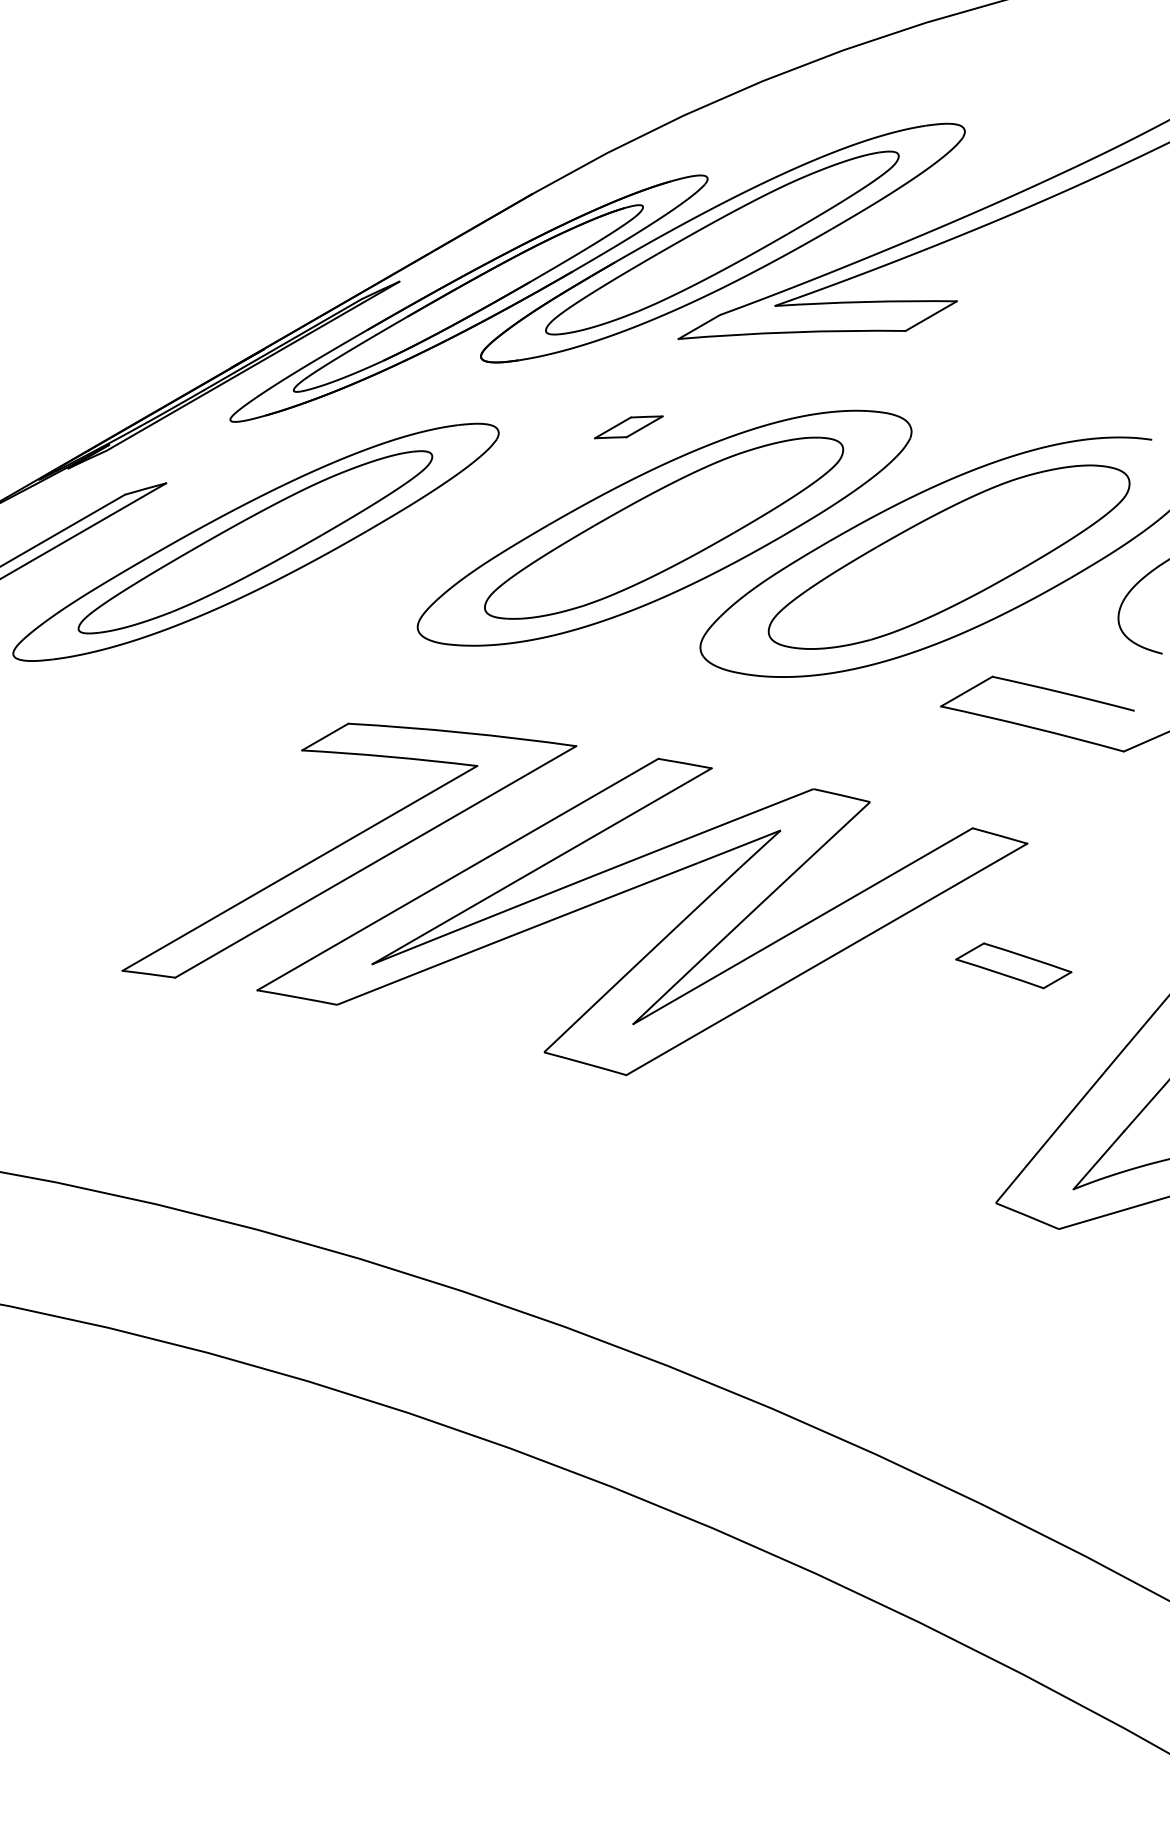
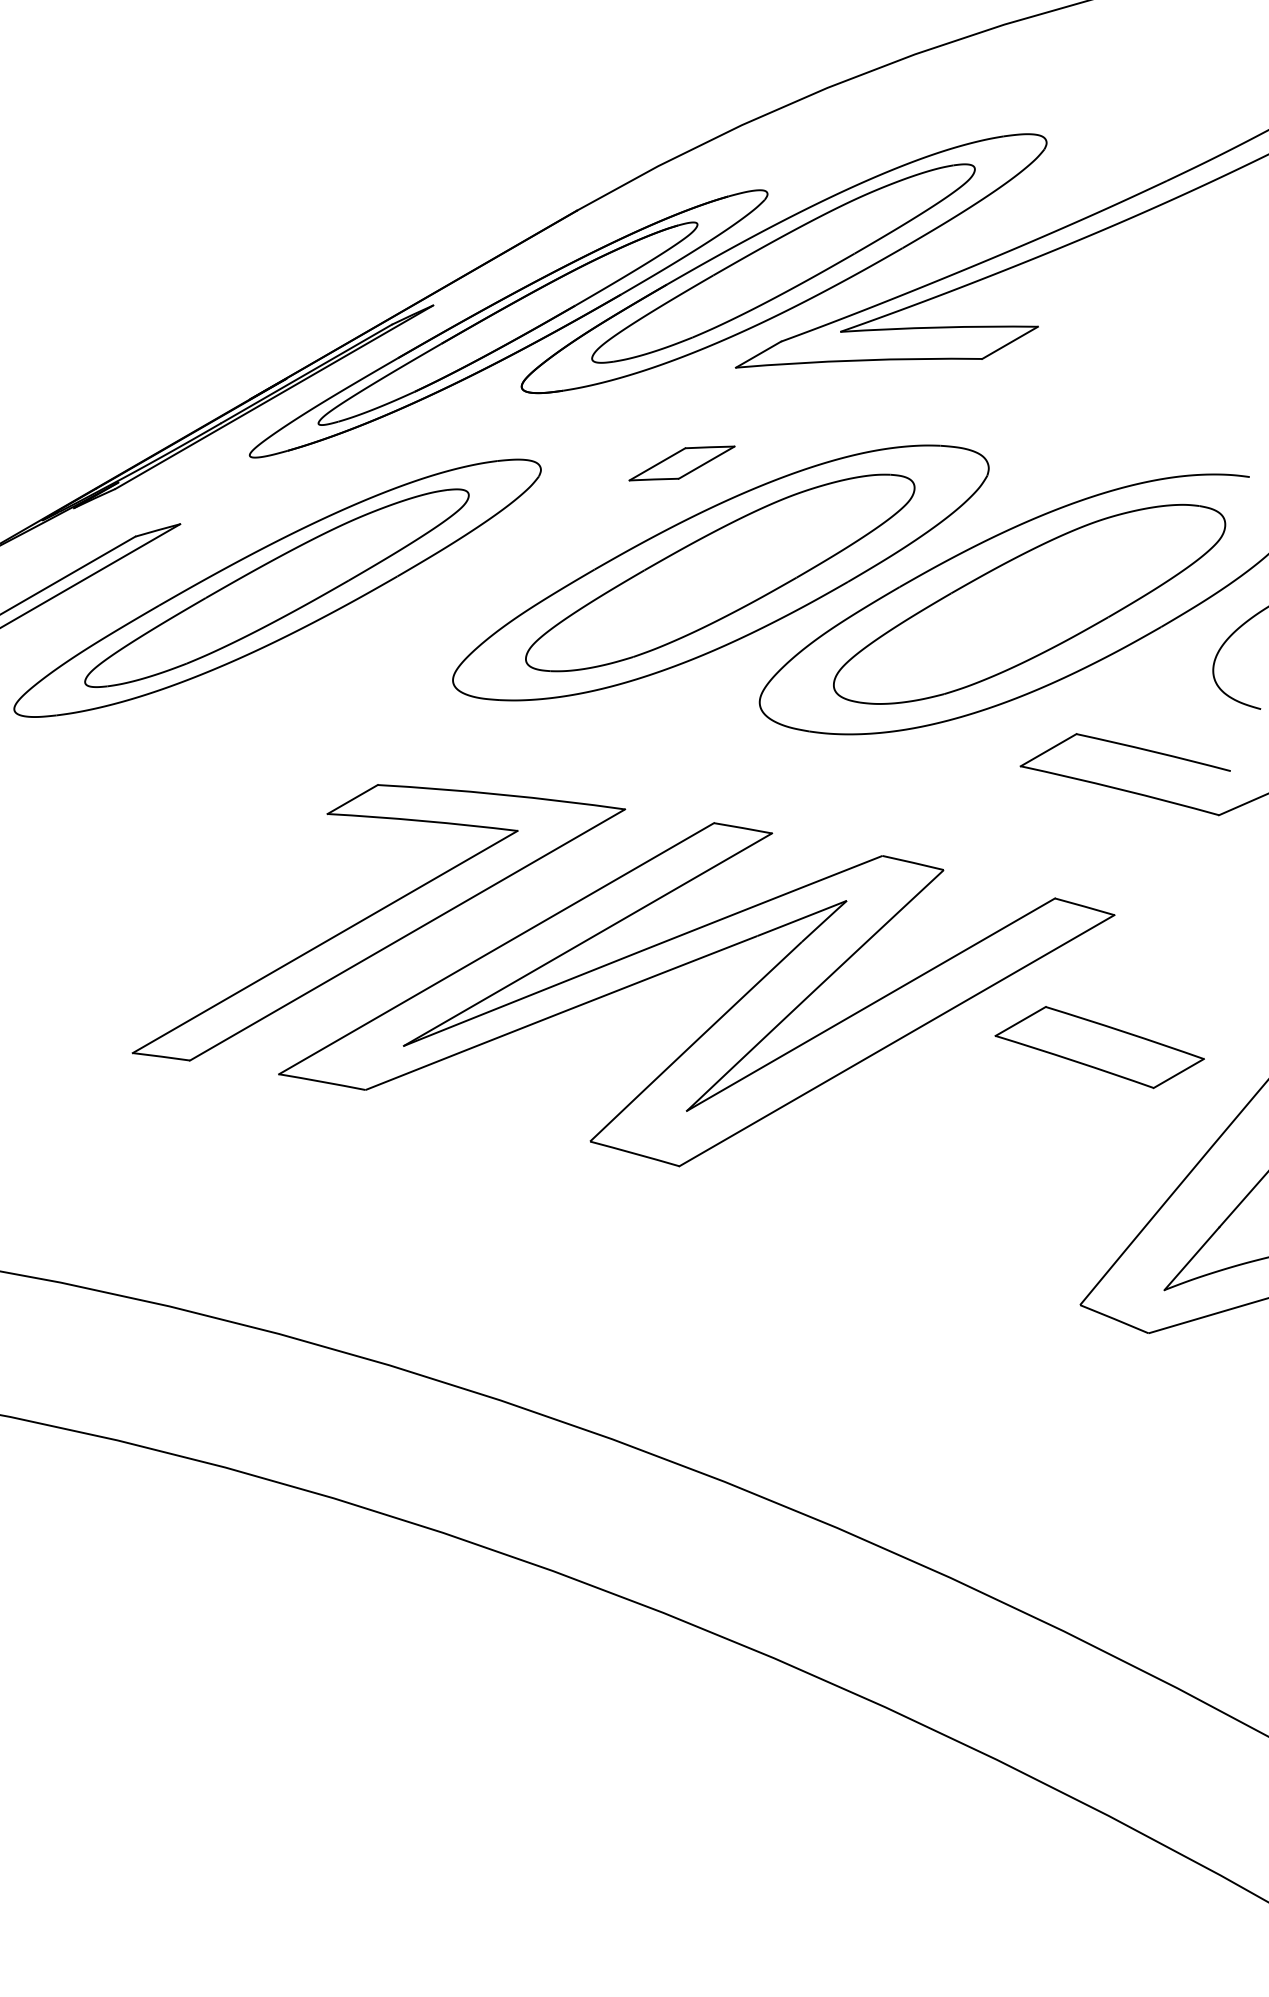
part: (628, 427) -> (681, 463), size x1.43
part: (1013, 965) -> (1099, 1047), size x1.67

